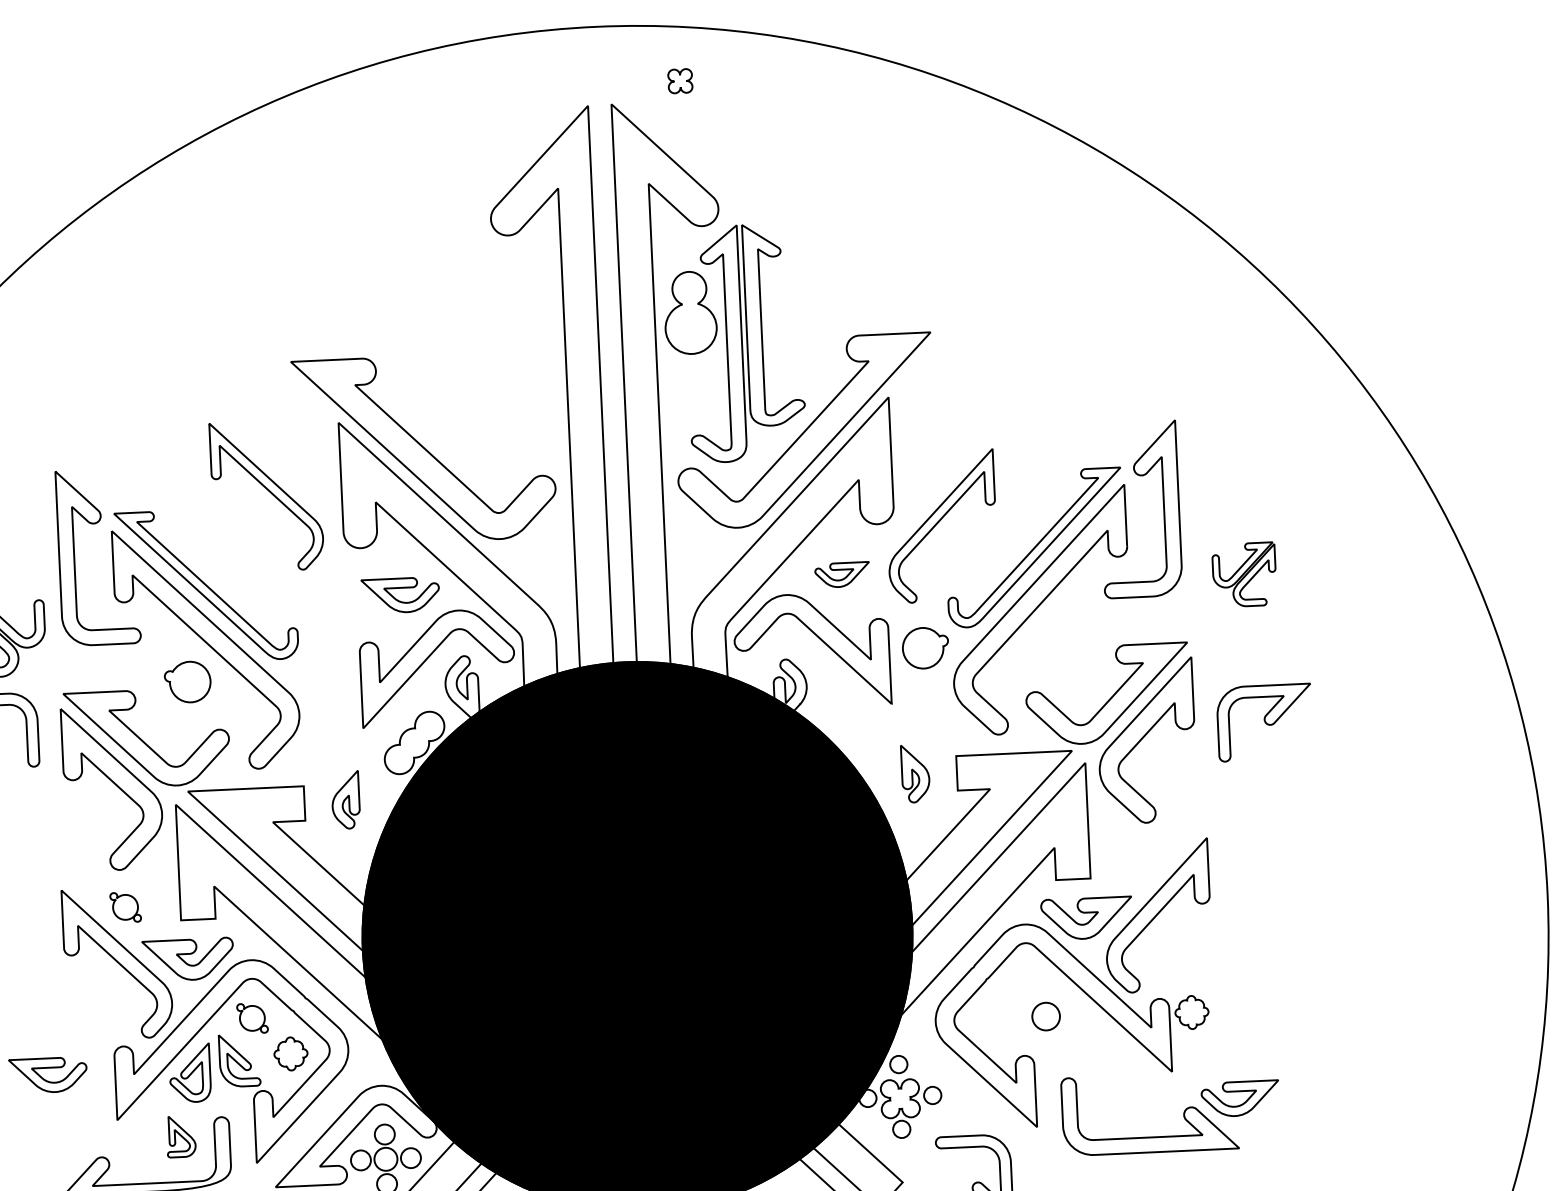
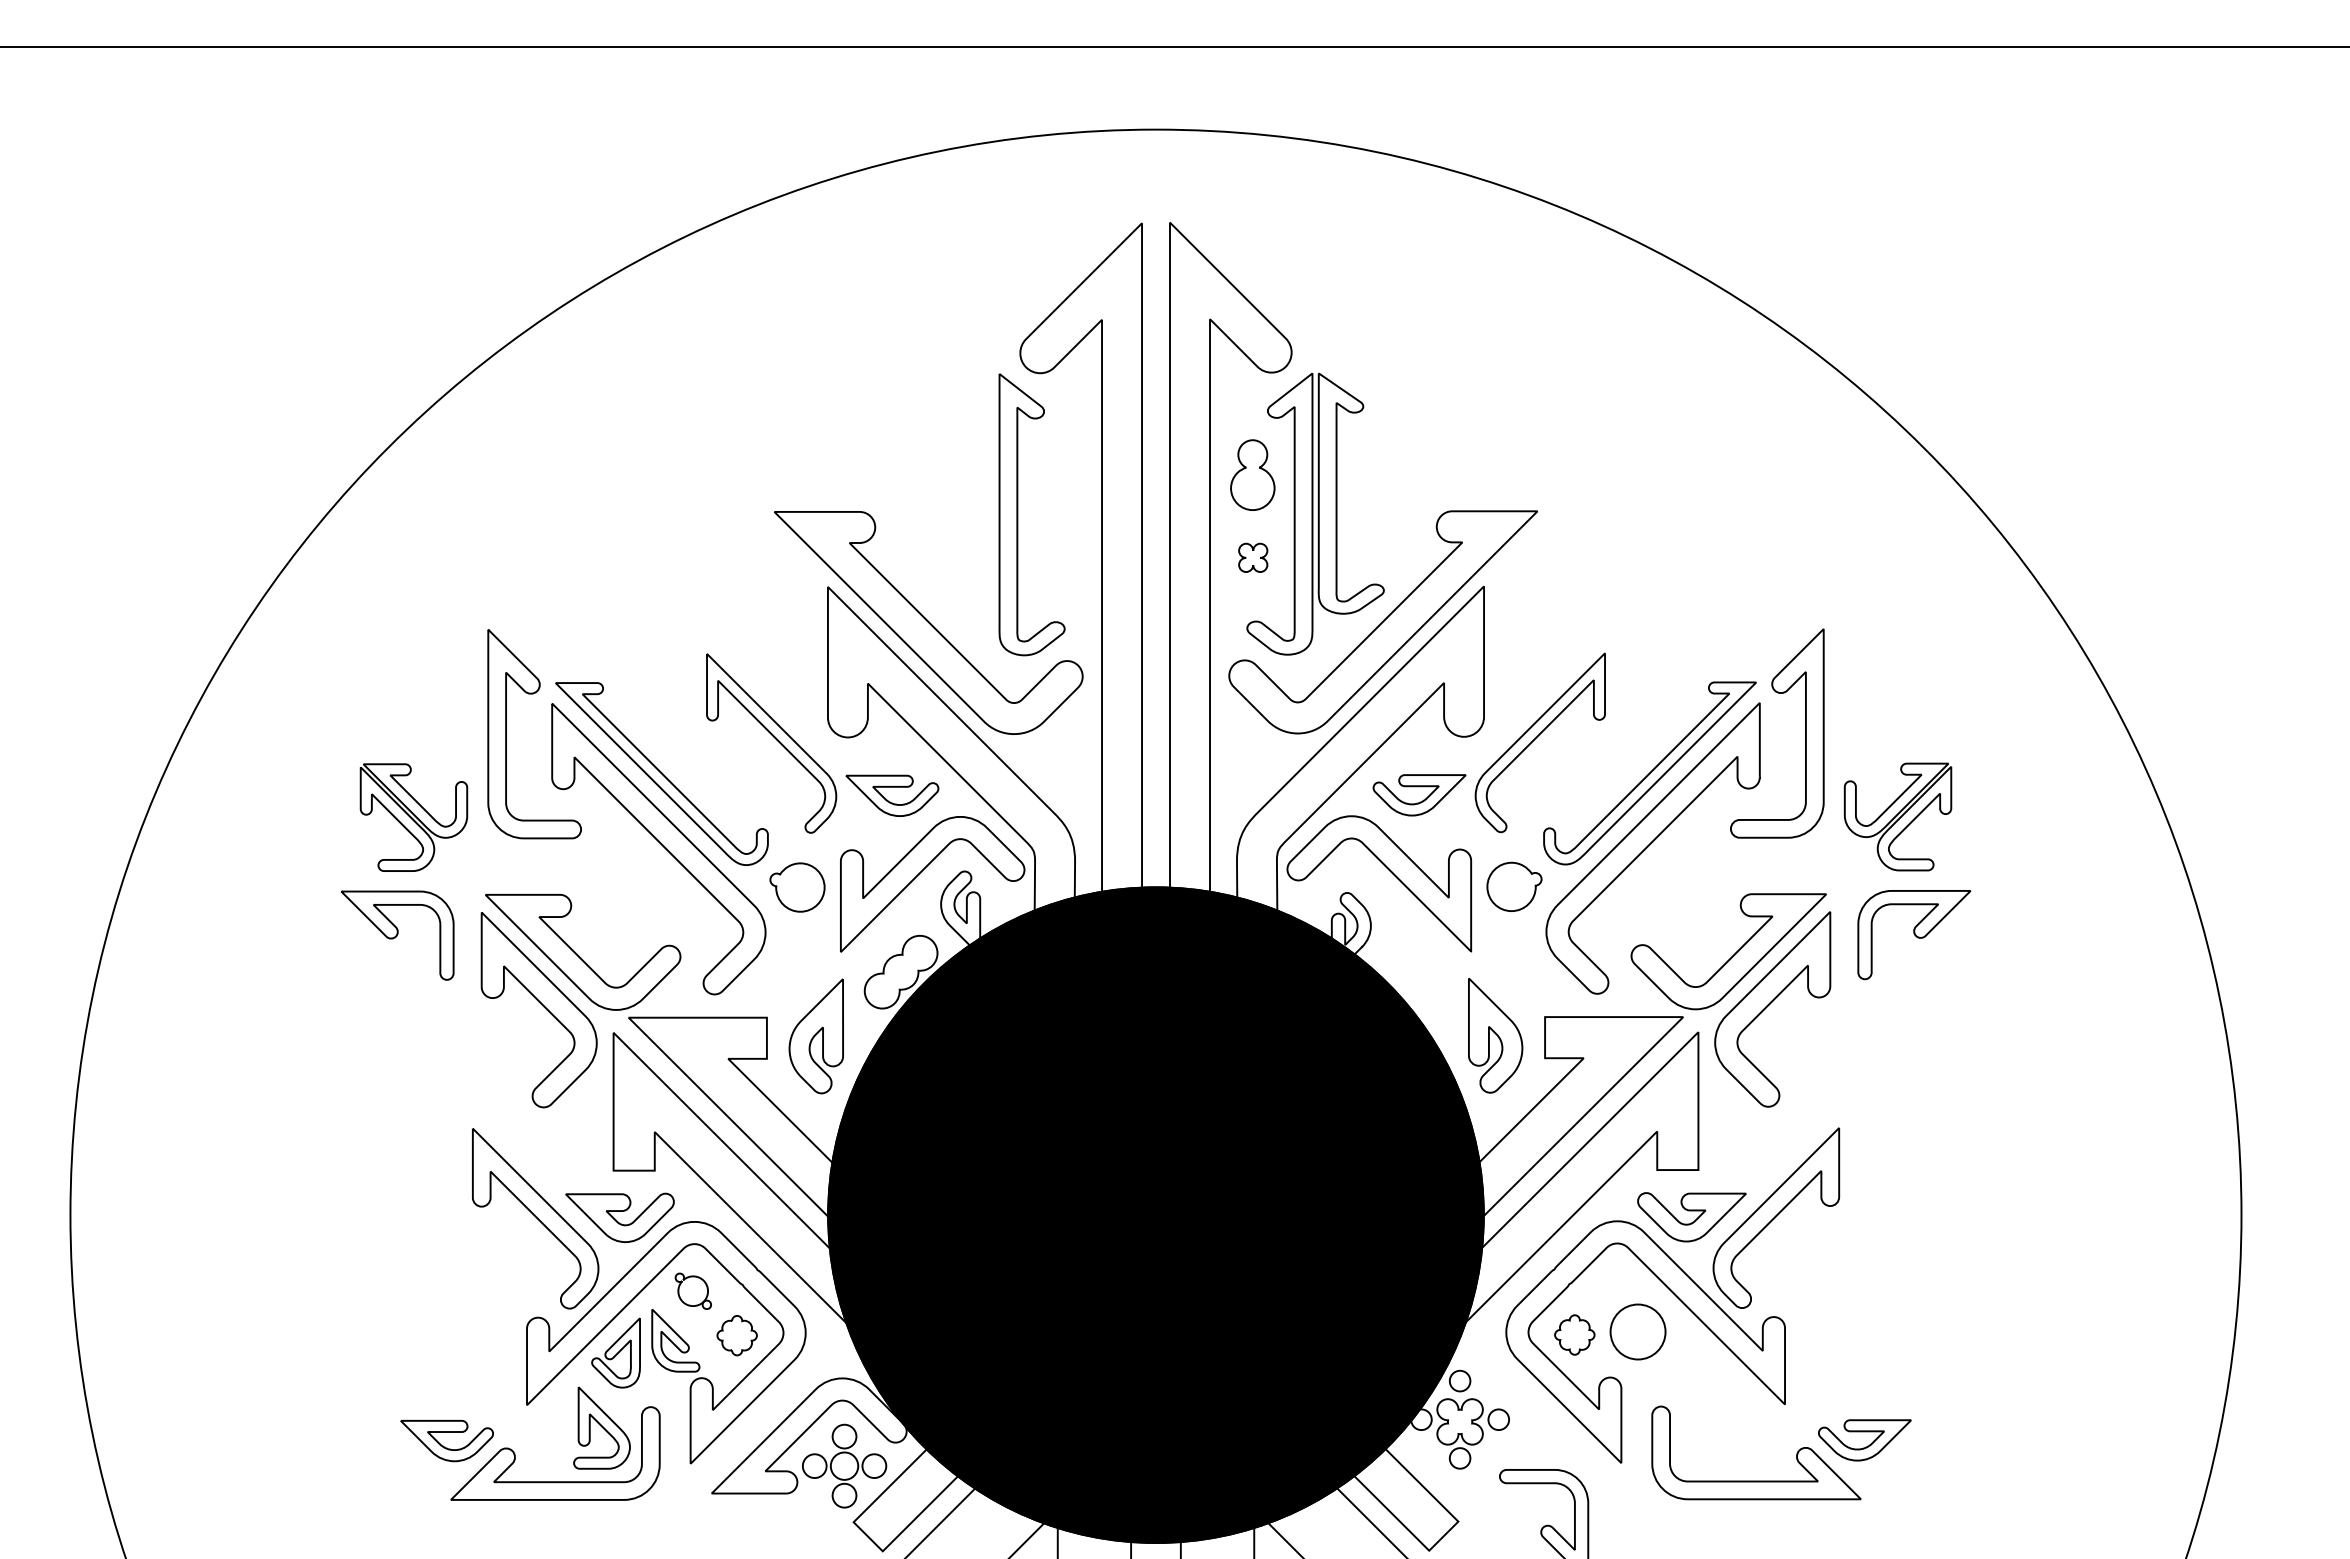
part: (680, 80) -> (1253, 557), moved
part: (690, 312) -> (1252, 474), size x0.71
part: (495, 354) -> (1018, 514), added
part: (266, 496) -> (771, 743), moved
part: (1244, 574) -> (1897, 816), size x1.43
part: (842, 575) -> (1419, 795), size x1.43
part: (187, 682) -> (797, 887), moved
part: (1265, 723) -> (1914, 935), moved
part: (915, 773) -> (1495, 1035), size x1.67
part: (345, 800) -> (815, 1036), size x1.67
part: (124, 906) -> (547, 1151), removed
part: (1191, 1012) -> (1574, 1334), moved
part: (1045, 1016) -> (1637, 1331), size x1.67
part: (47, 1075) -> (446, 1441), moved
part: (180, 1136) -> (601, 1427), size x1.67

